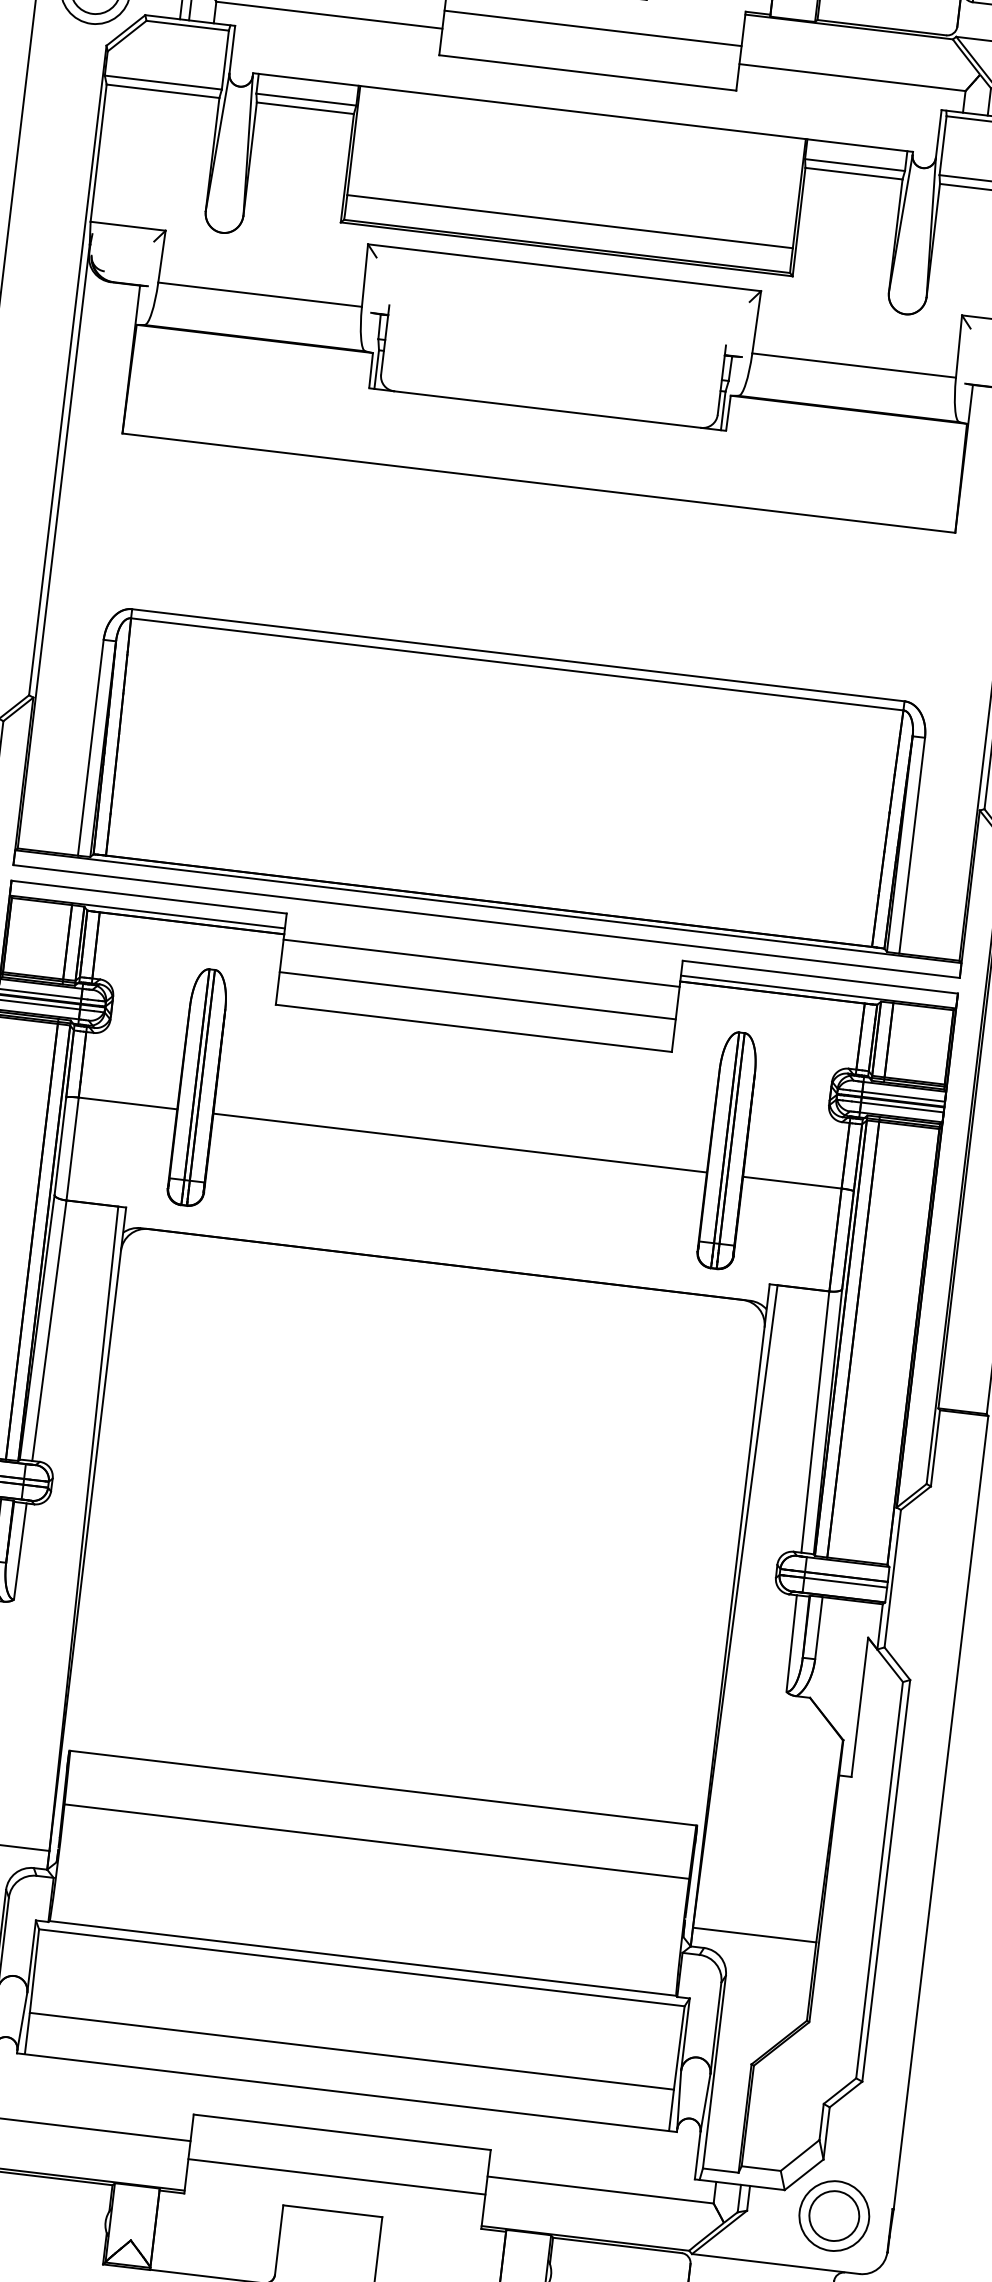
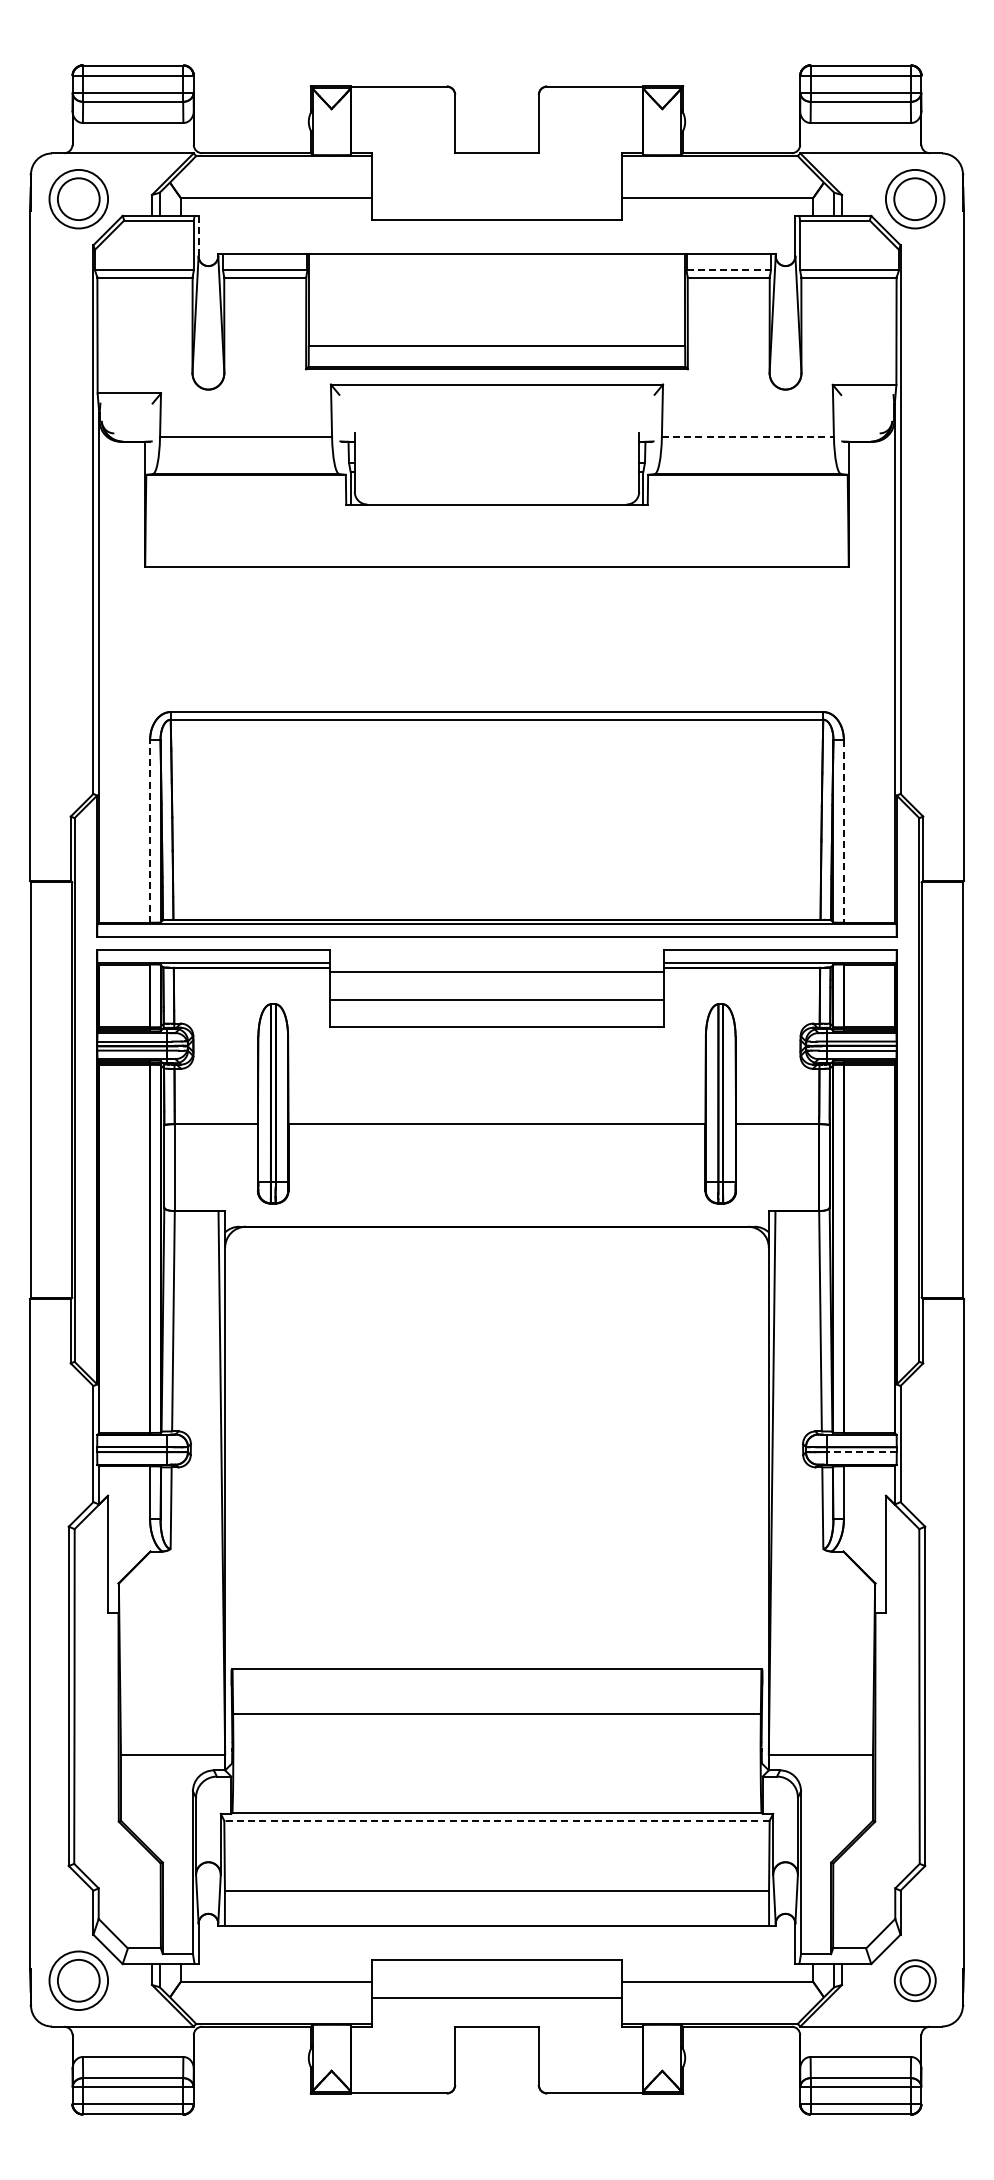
line: (592, 28) -> (496, 182), removed
line: (232, 49) -> (198, 235), solid -> dashed
line: (855, 165) -> (729, 270), solid -> dashed
line: (854, 365) -> (748, 437), solid -> dashed
line: (91, 747) -> (150, 831), solid -> dashed
line: (911, 846) -> (843, 832), solid -> dashed
line: (845, 1583) -> (861, 1452), solid -> dashed
line: (362, 1967) -> (497, 1820), solid -> dashed
part: (834, 2215) -> (915, 1980), size x0.7

